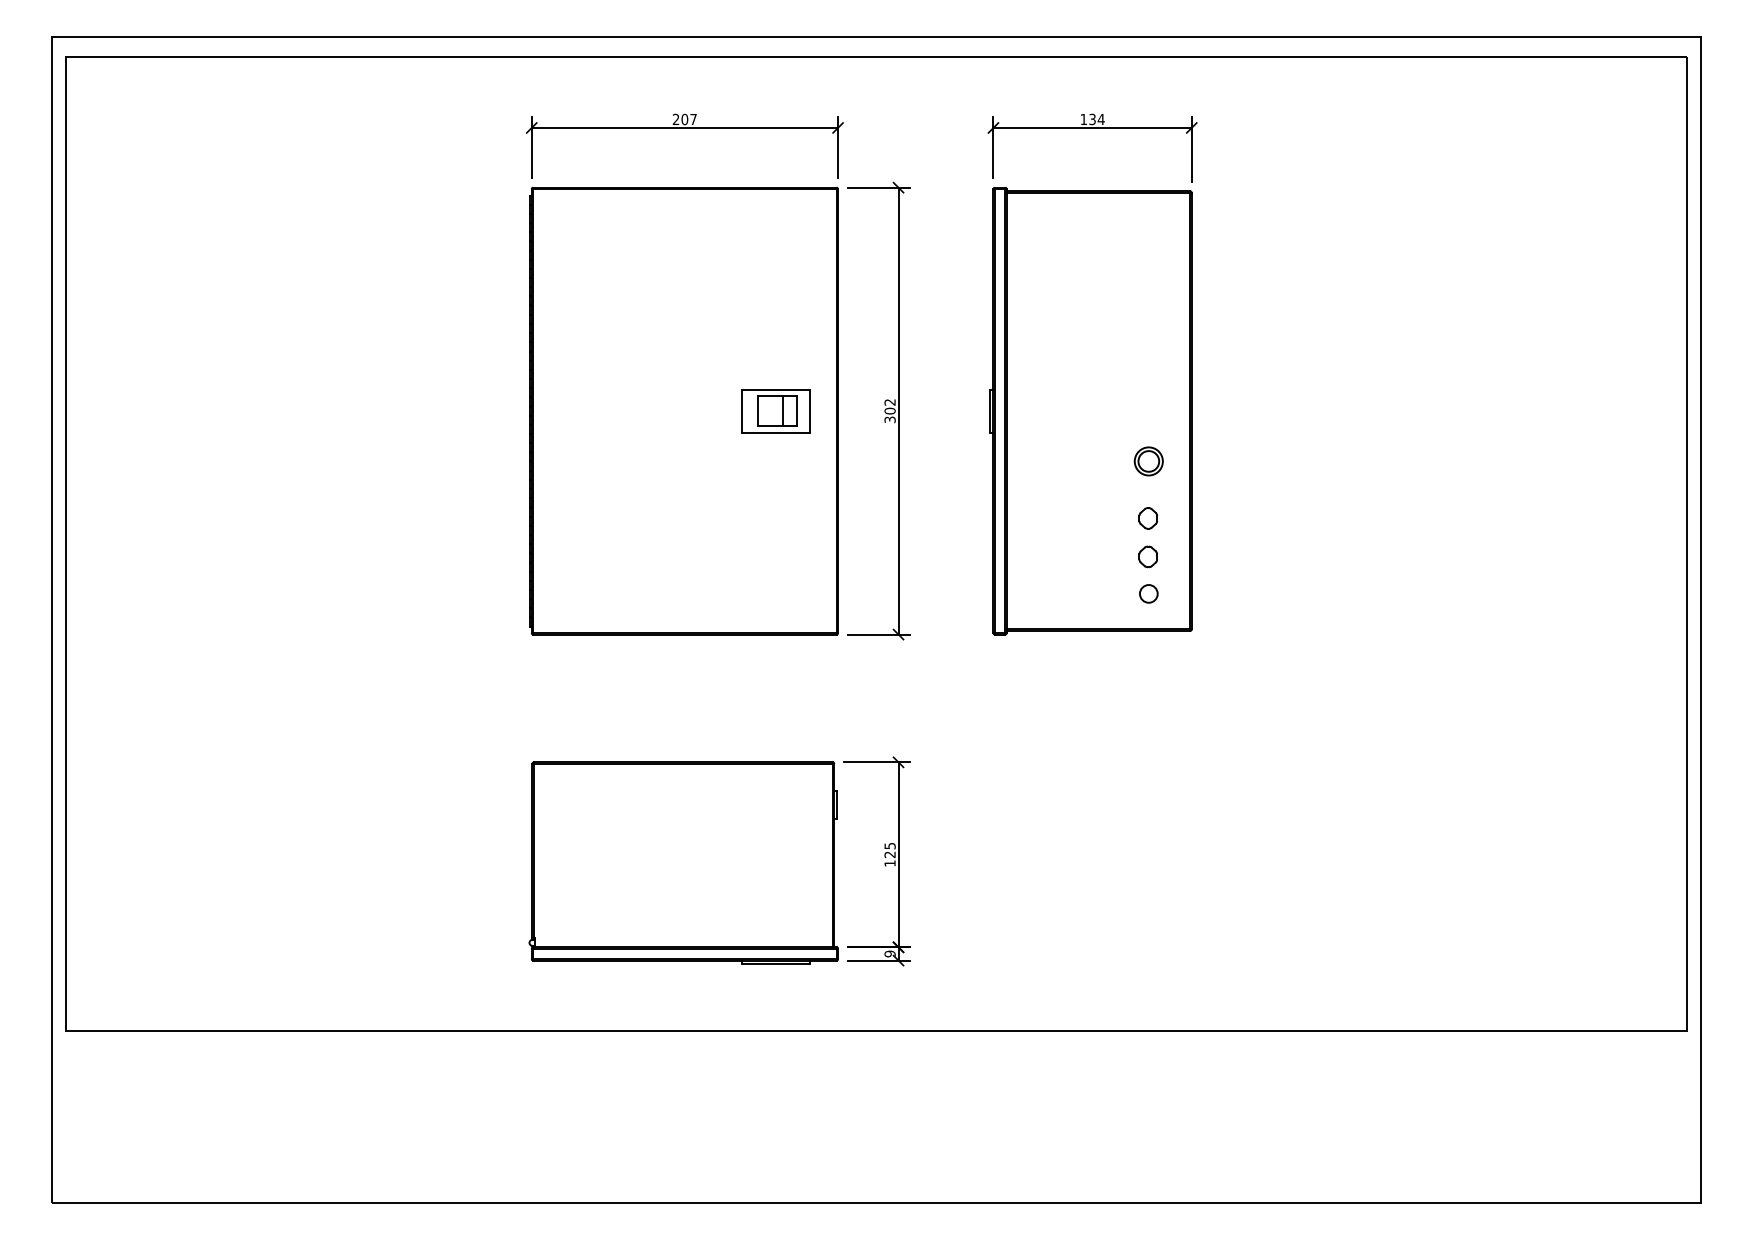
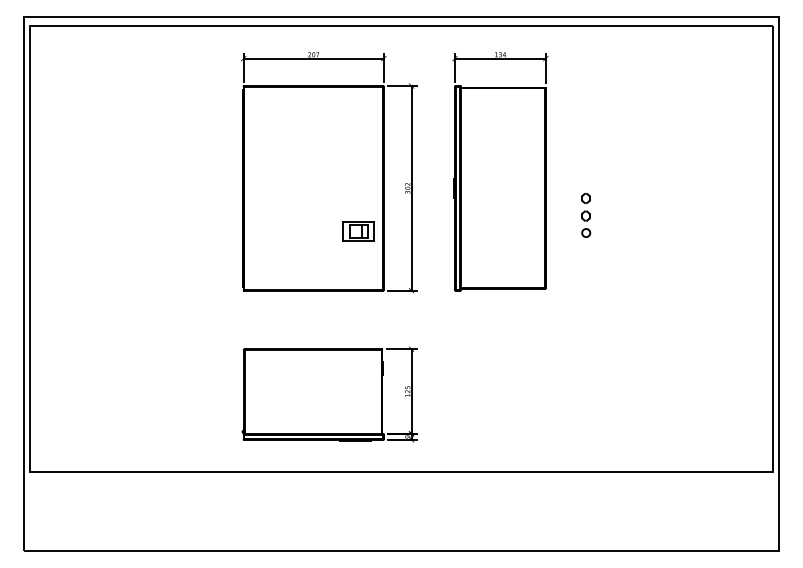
part: (776, 411) -> (358, 231), moved
part: (1147, 461) -> (525, 211), removed
part: (1149, 555) -> (586, 215), moved

